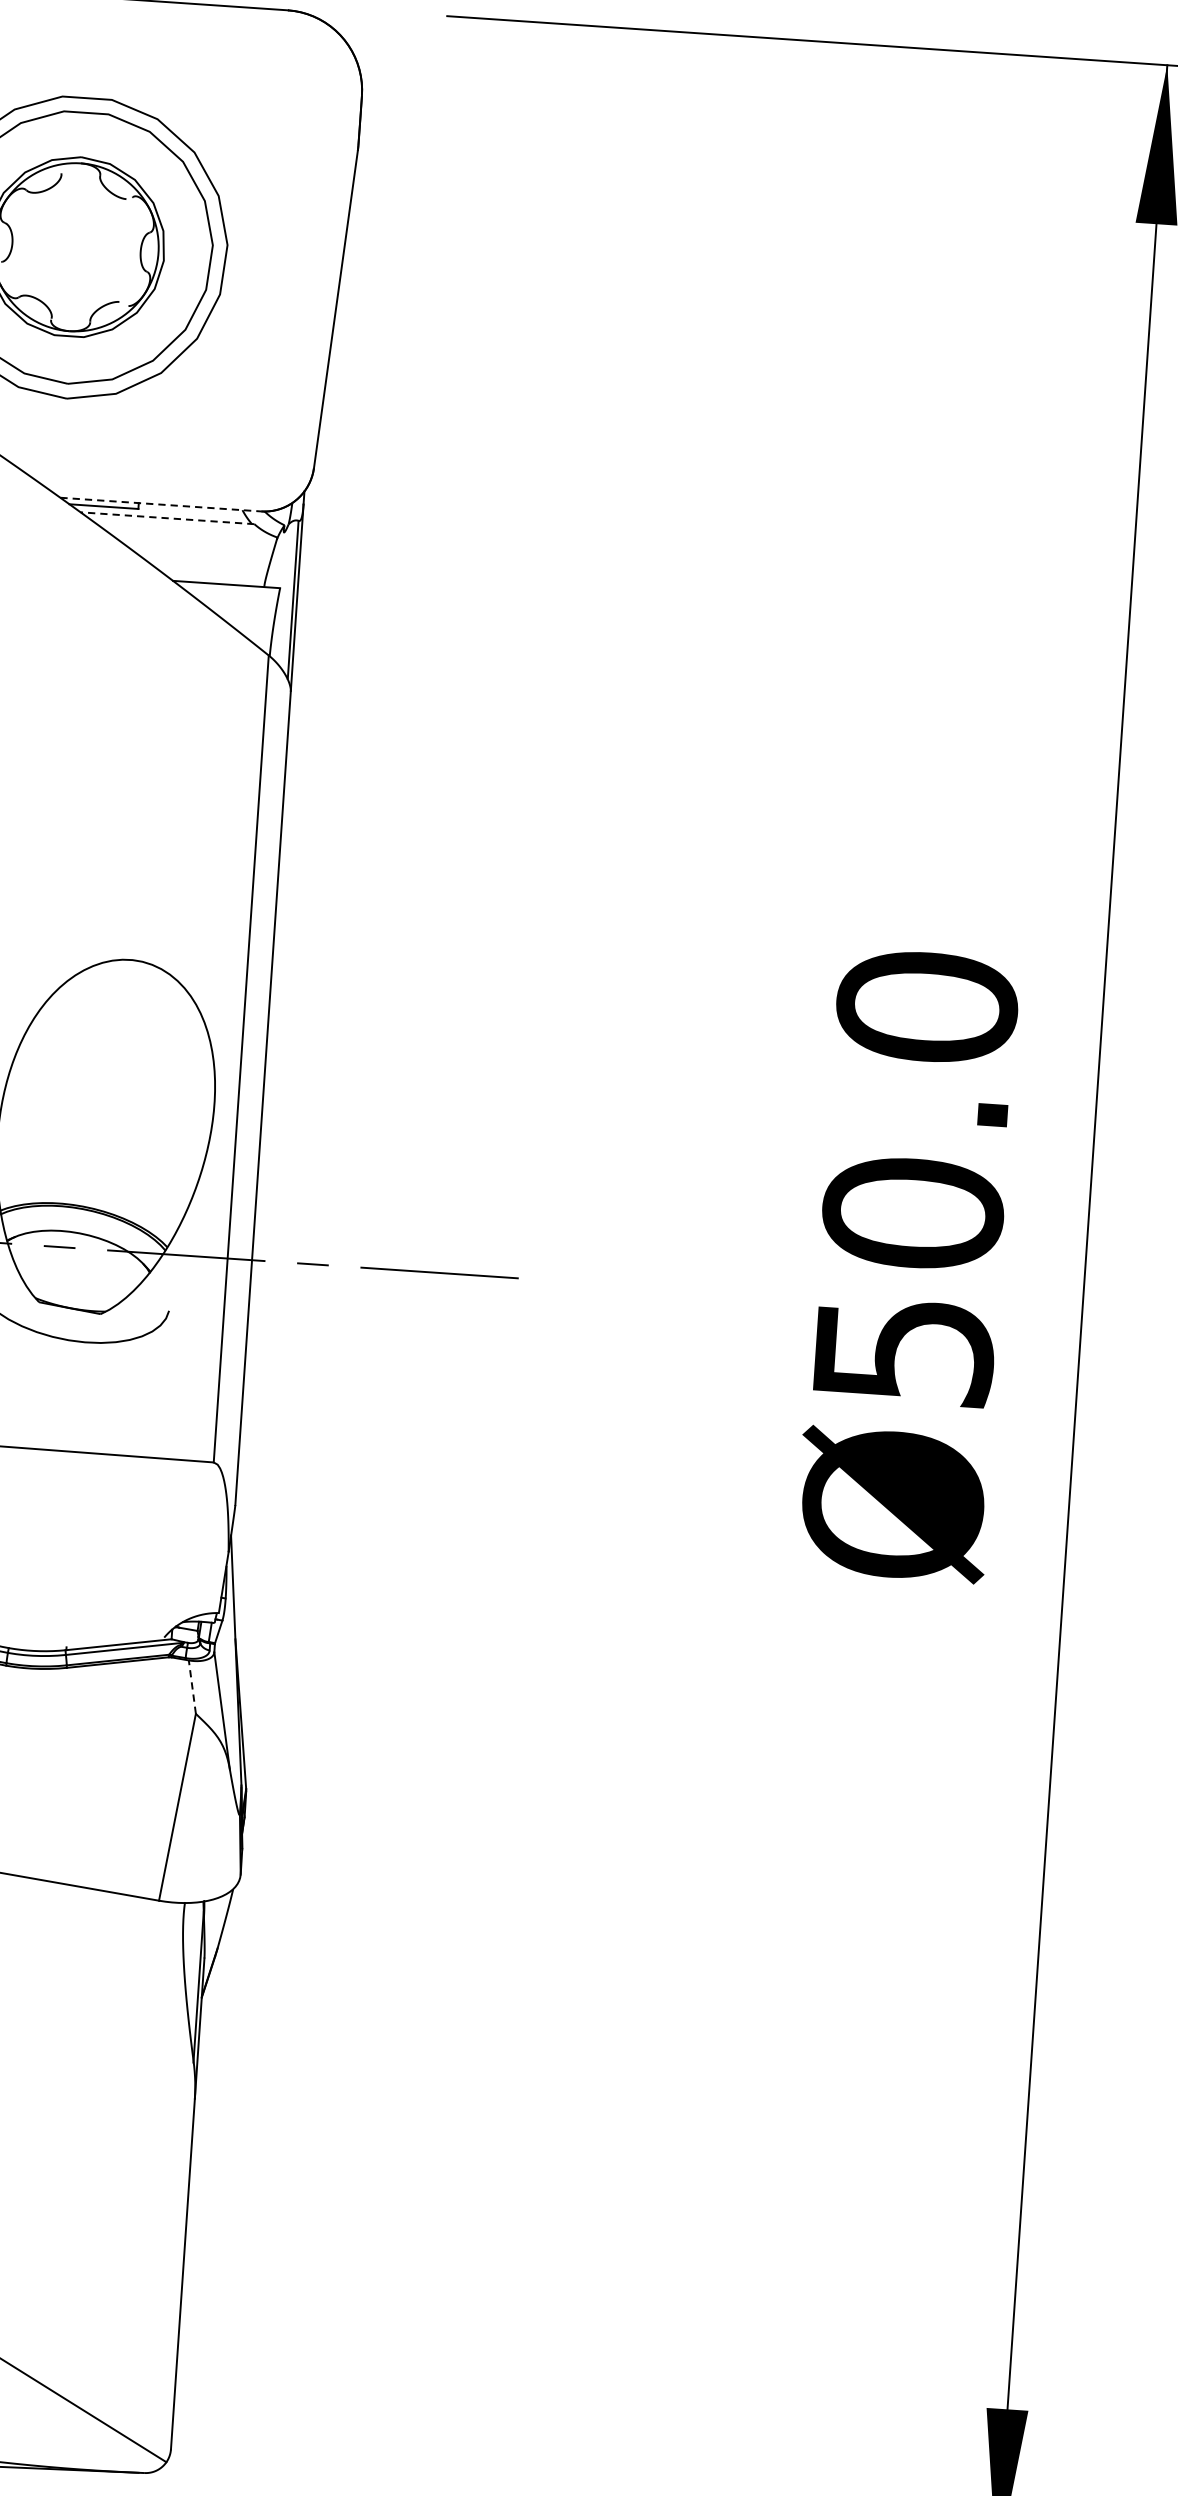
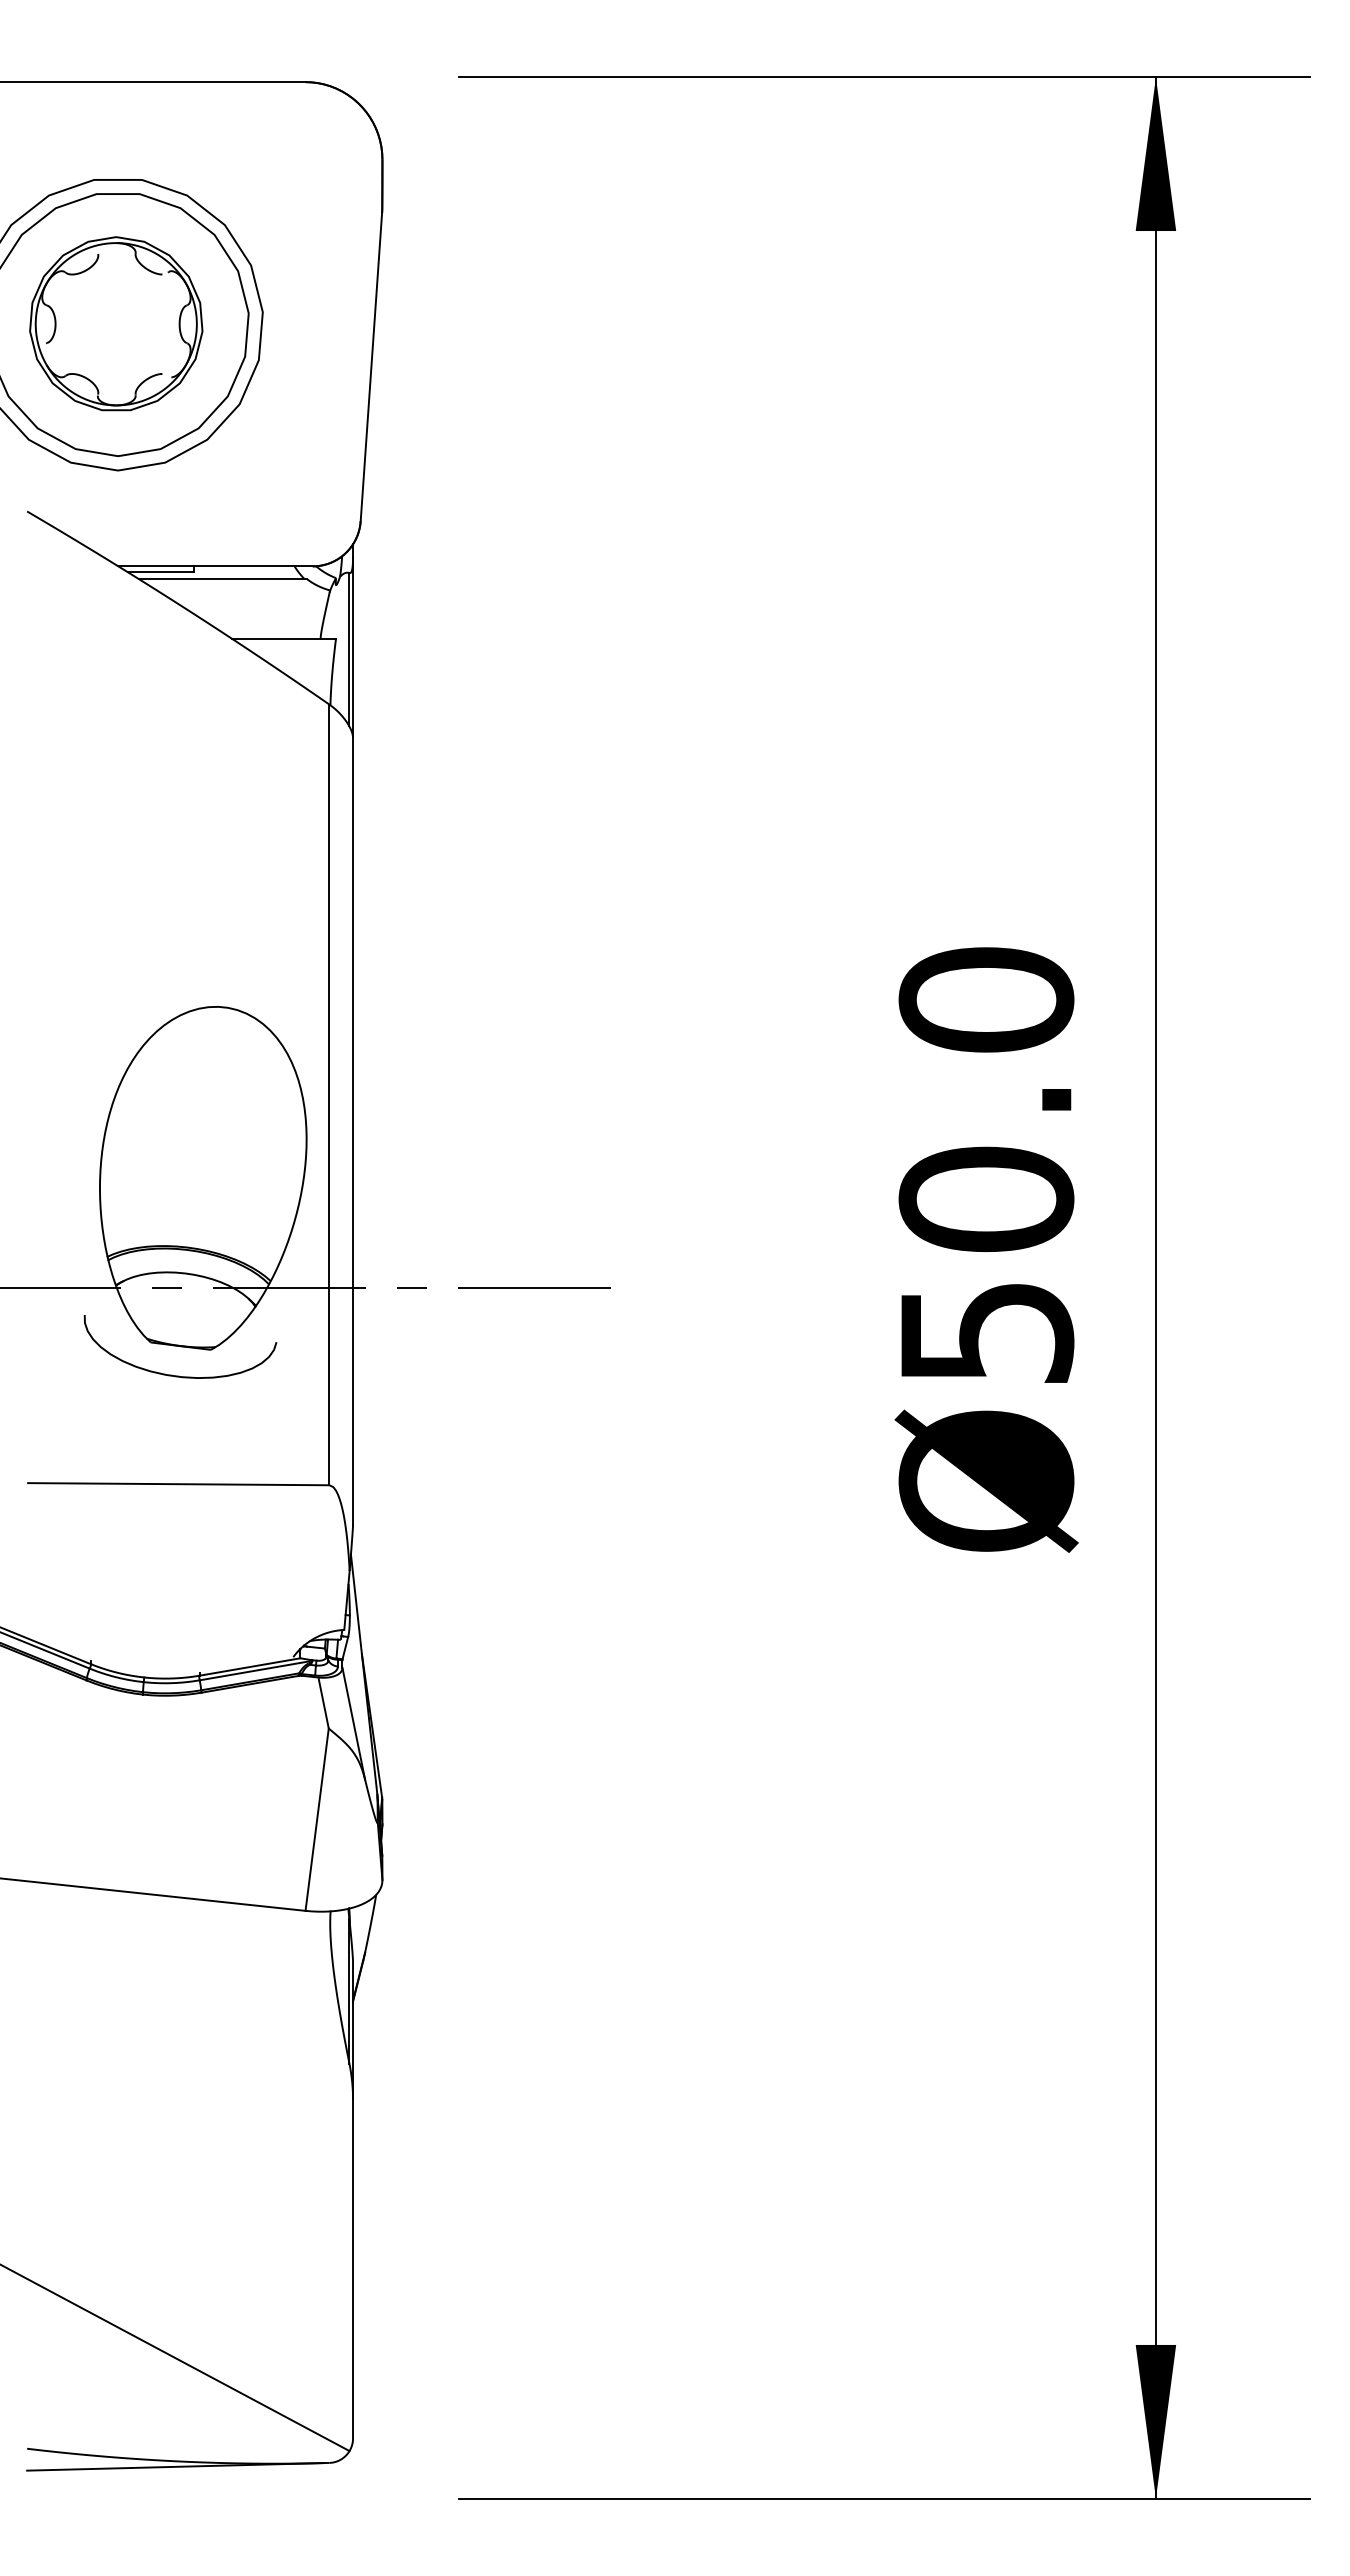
line: (161, 504) -> (216, 566), dashed -> solid
line: (167, 518) -> (222, 579), dashed -> solid
line: (192, 1686) -> (323, 1702), dashed -> solid

